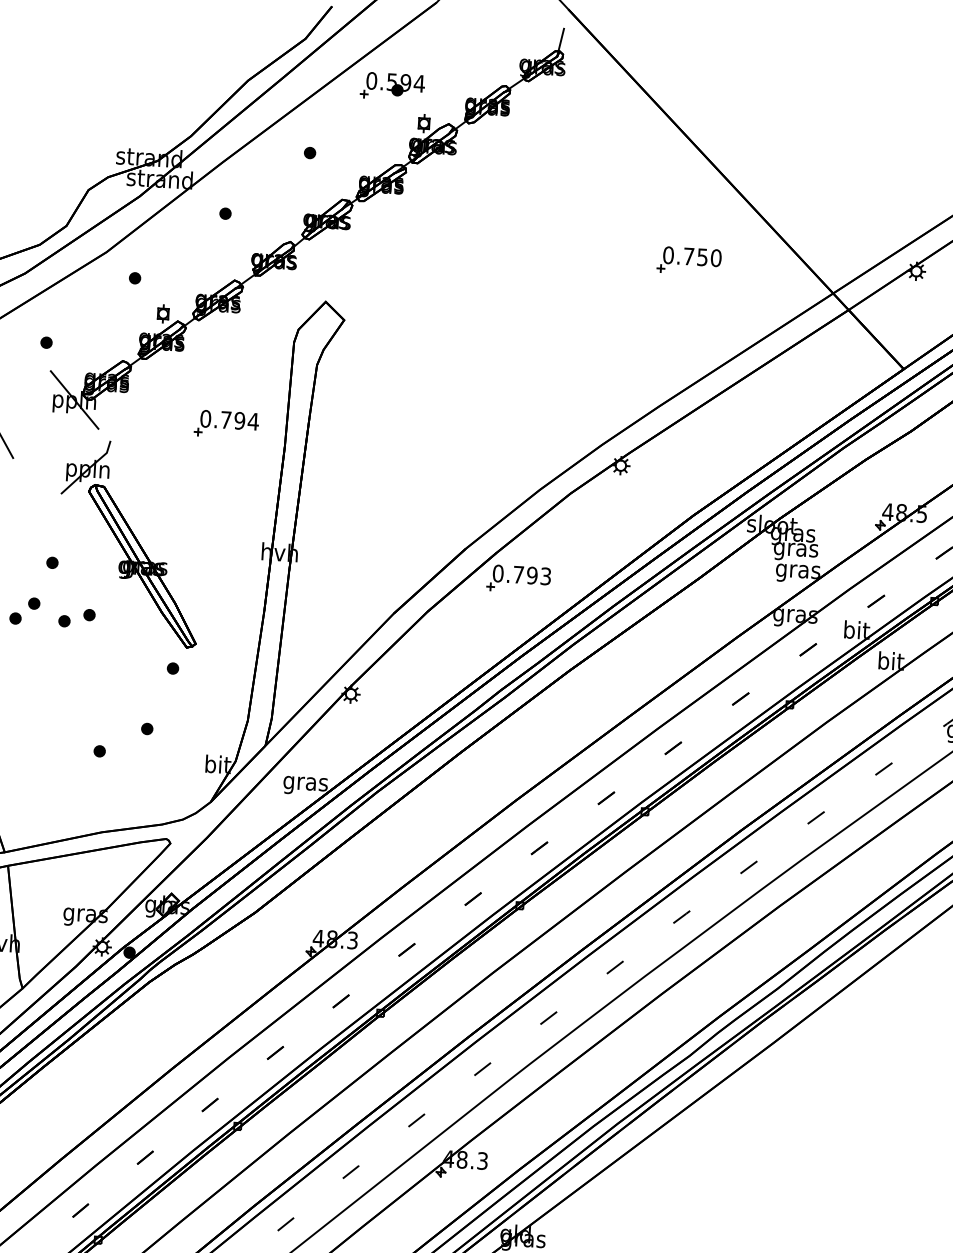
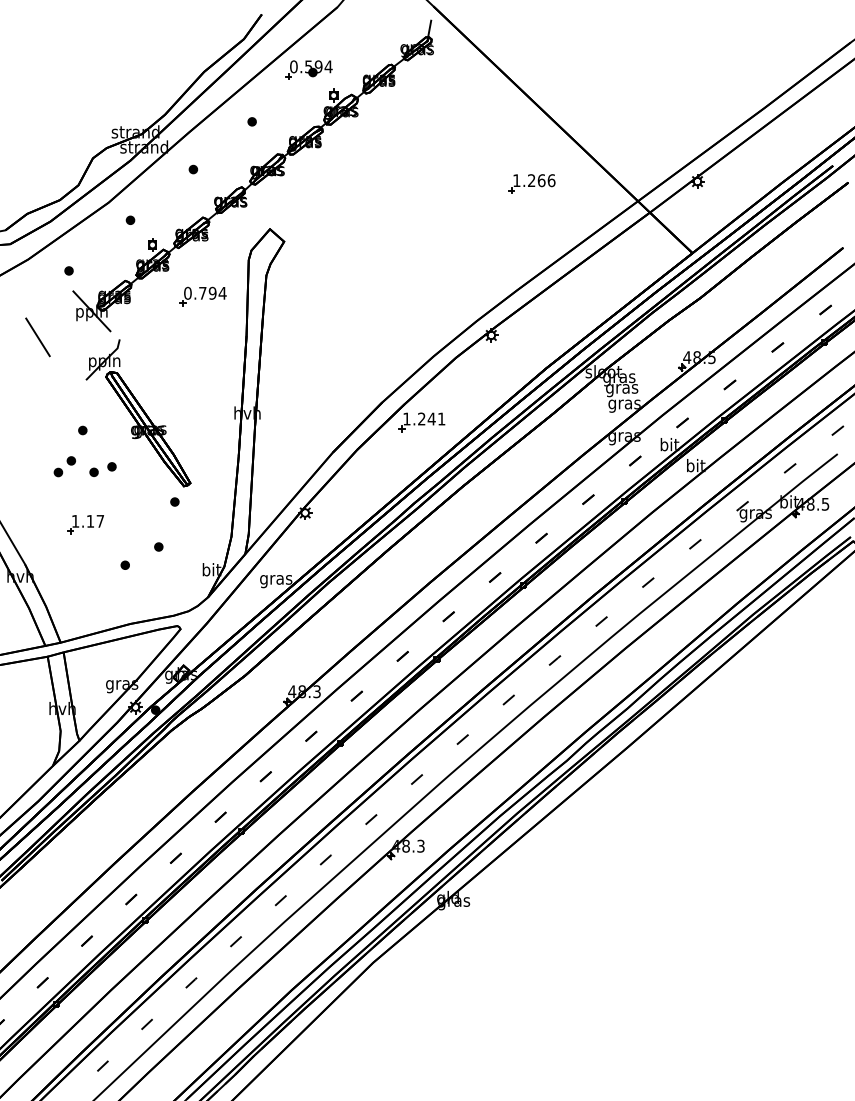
text: (692, 256) -> (534, 180), 0.750 -> 1.266
part: (225, 424) -> (202, 296), moved
text: (522, 574) -> (424, 418), 0.793 -> 1.241
part: (48, 692) -> (85, 524), added

